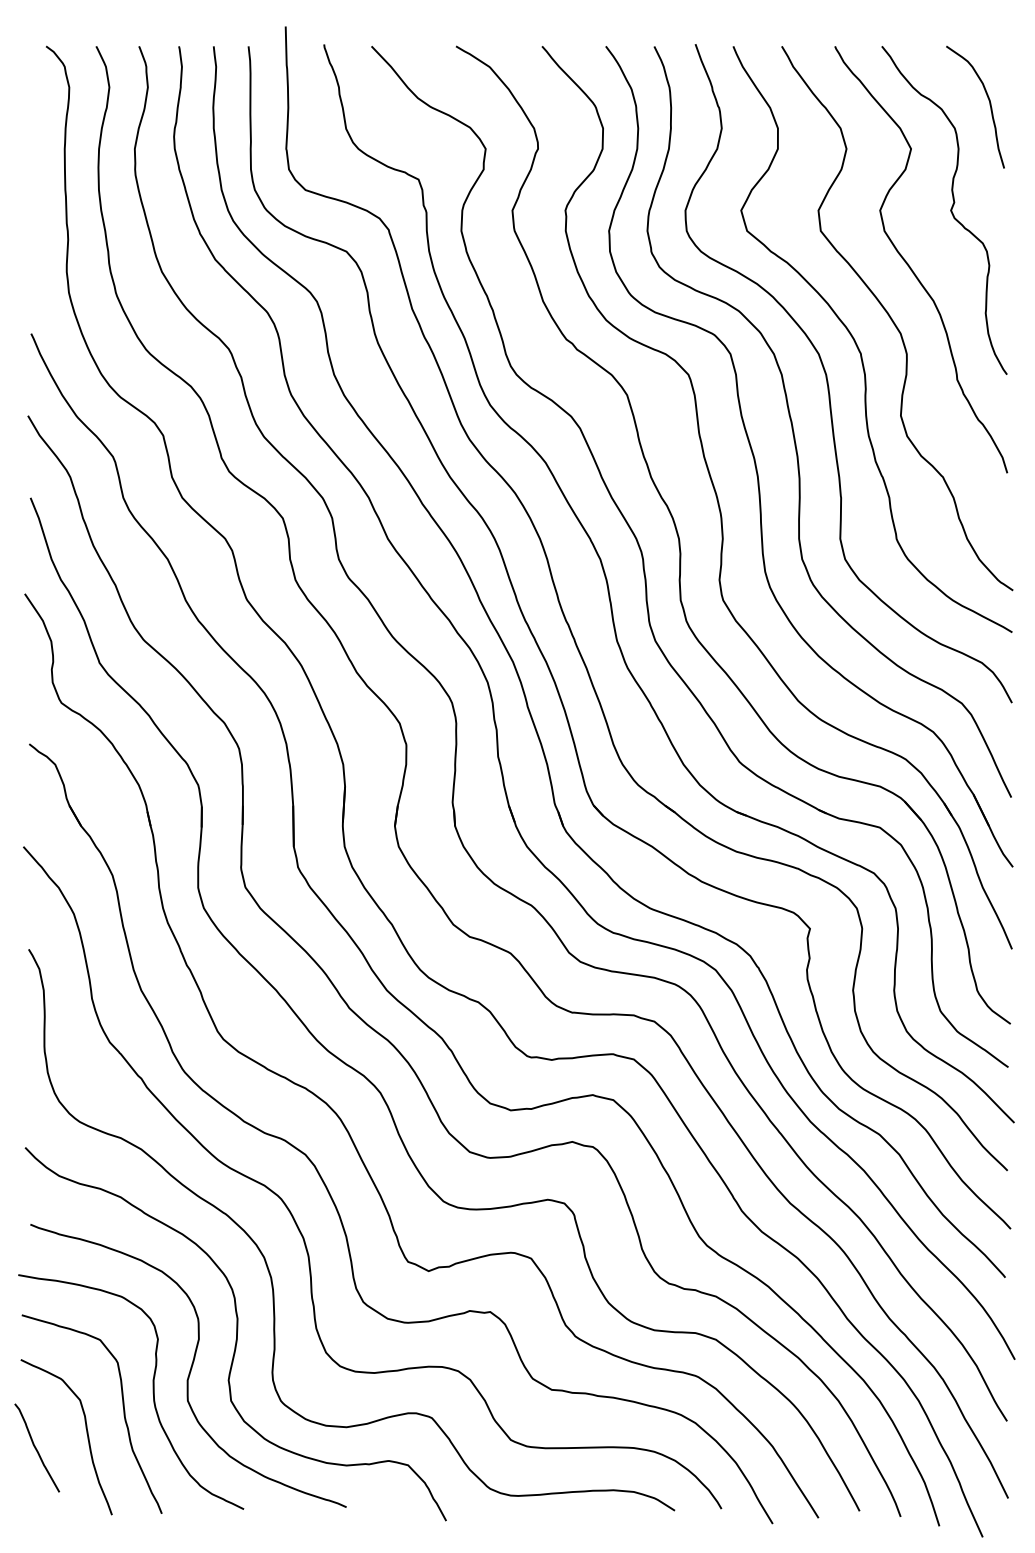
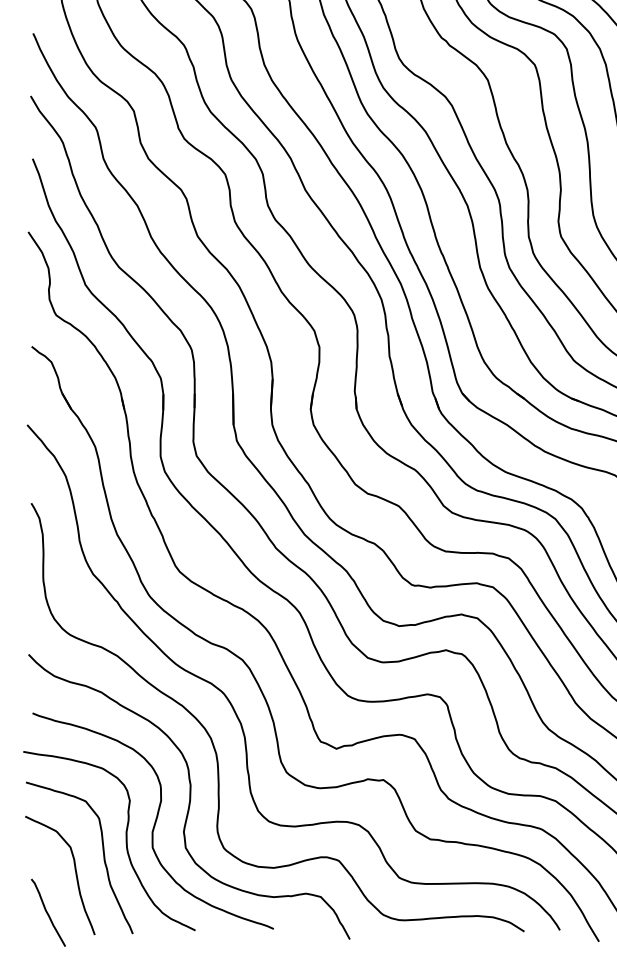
curve: (36, 1447) -> (47, 912), moved

